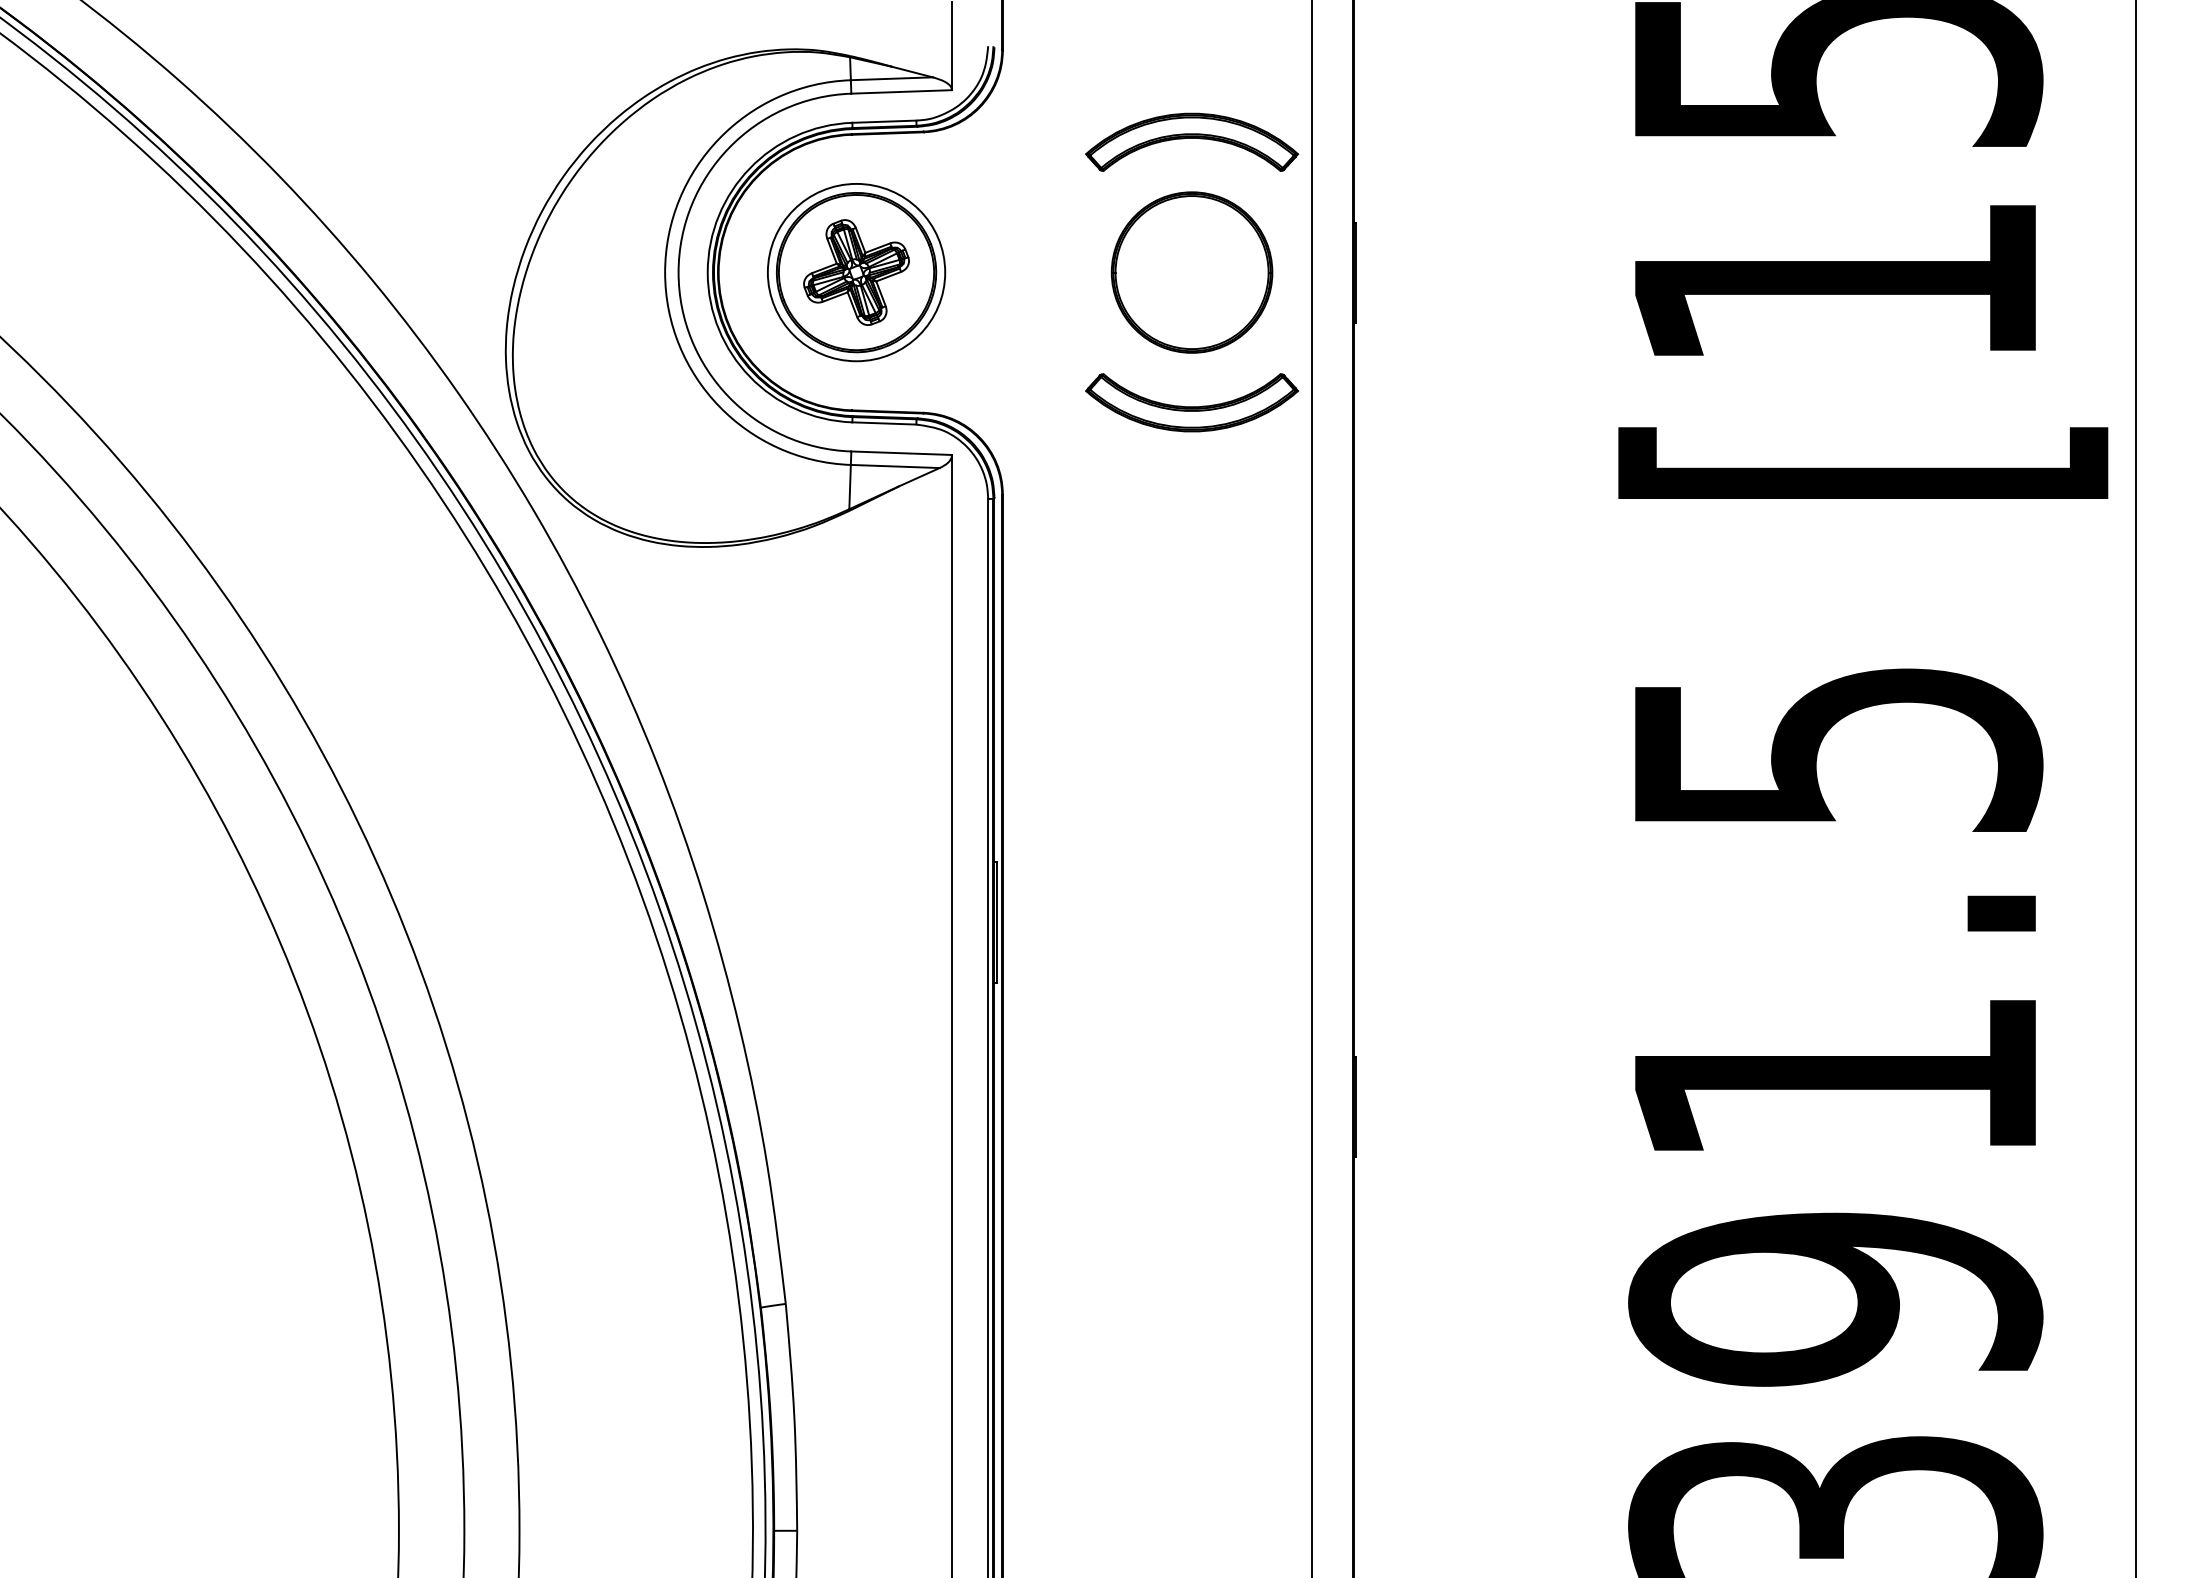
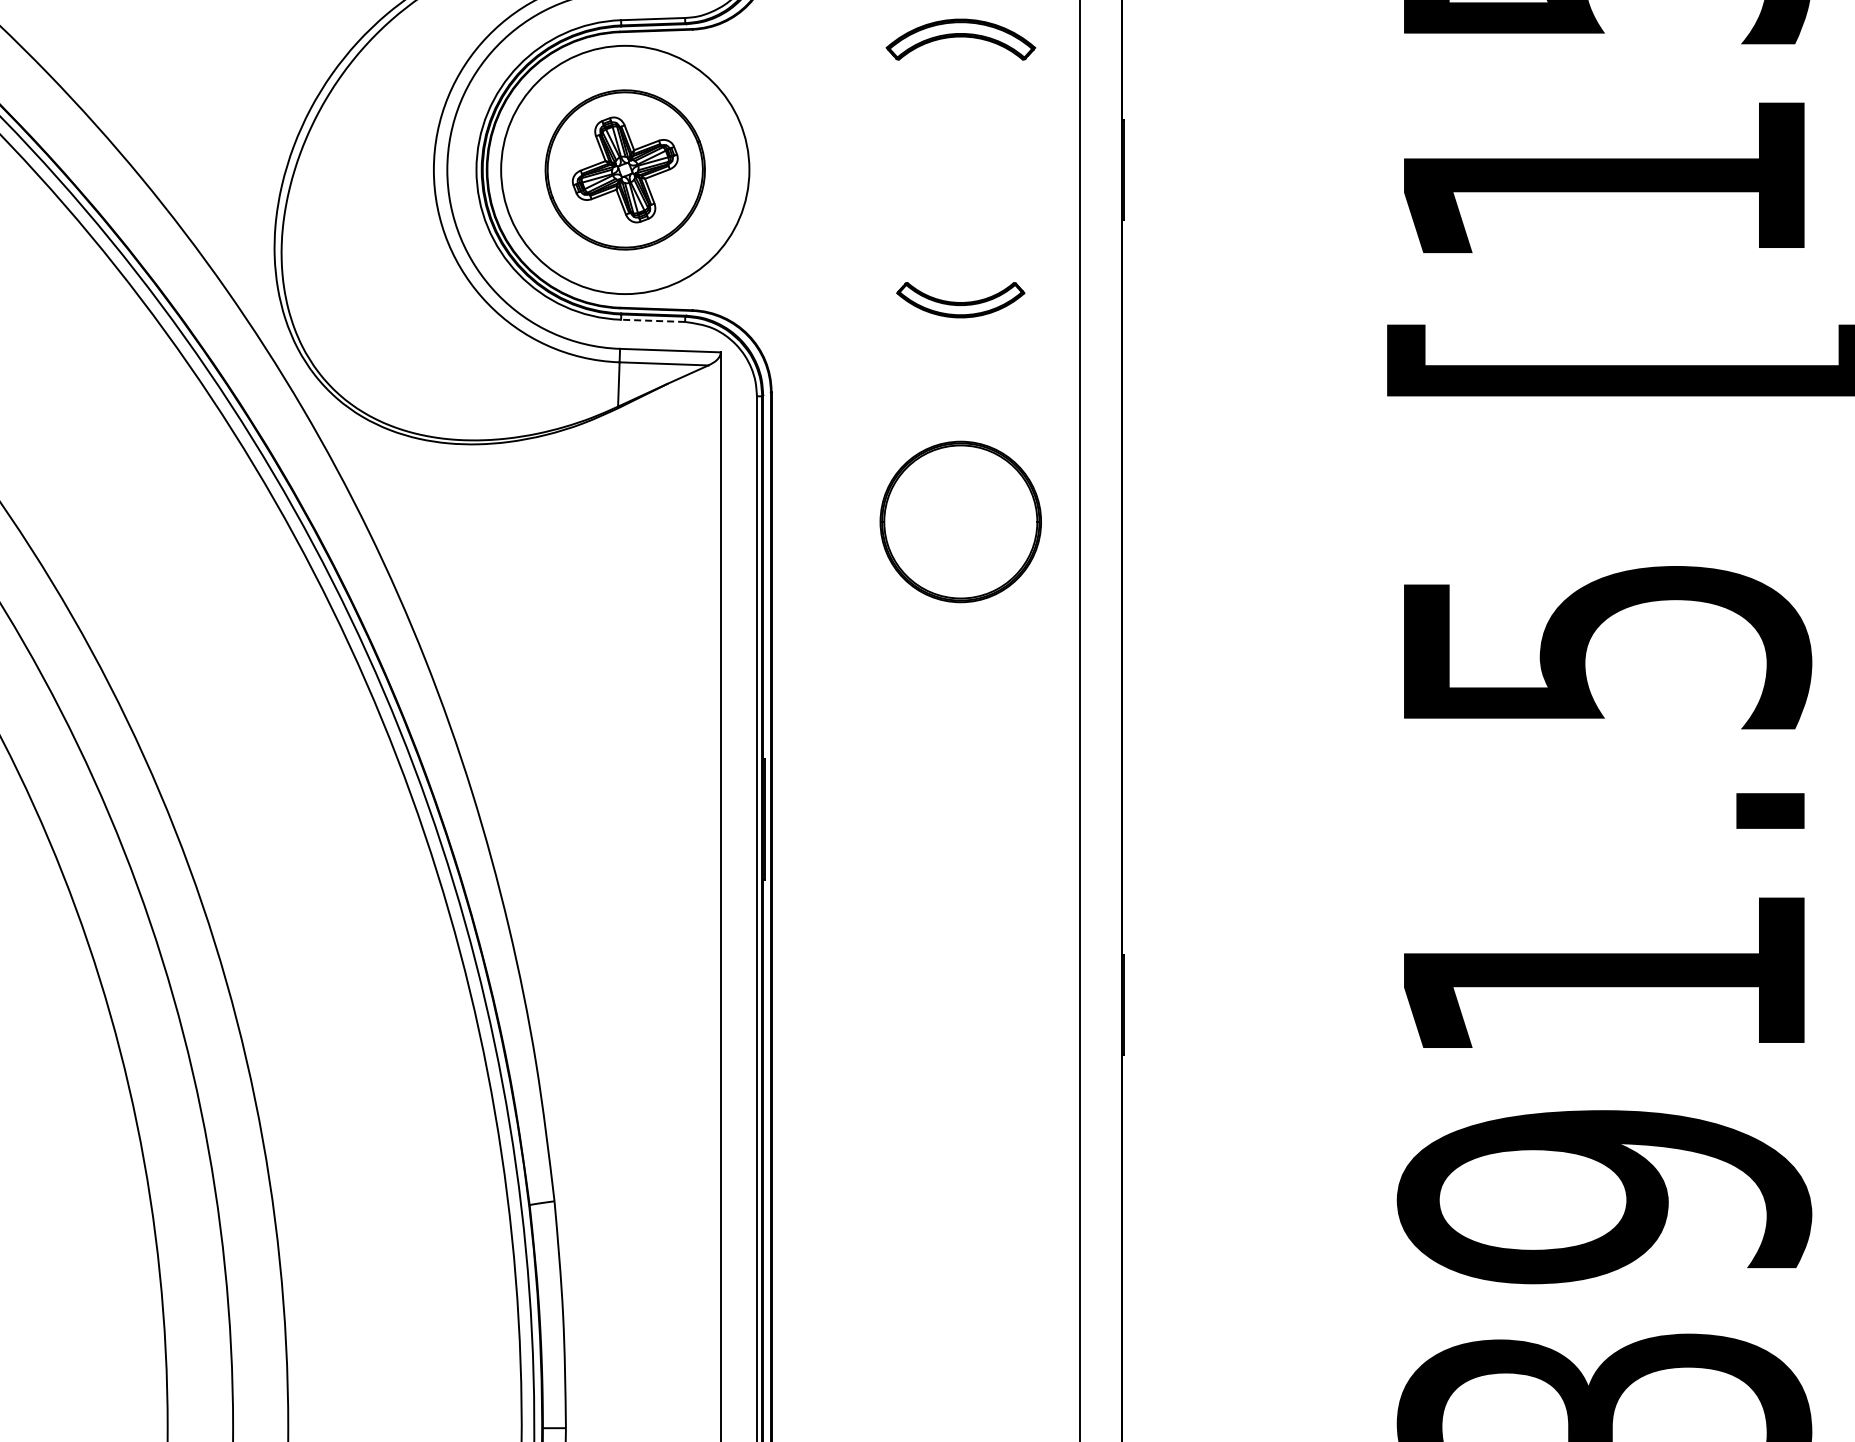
part: (1192, 141) -> (961, 38), size x0.7
circle: (856, 272) -> (625, 169), size x1.4
part: (1191, 272) -> (960, 521), moved
part: (1191, 402) -> (960, 299), size x0.6
line: (883, 423) -> (652, 320), solid -> dashed

